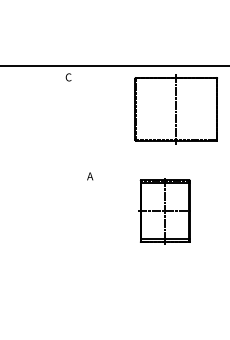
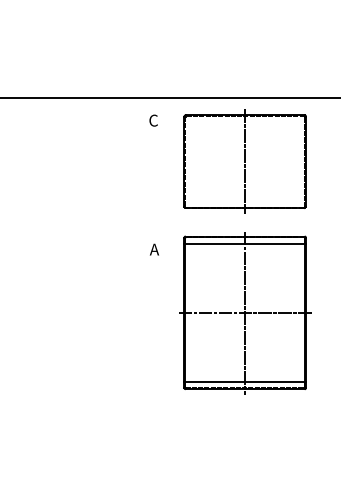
text: (68, 77) -> (153, 120), moved
part: (175, 109) -> (243, 162), moved
text: (90, 176) -> (154, 249), moved
part: (164, 211) -> (243, 313), size x1.67

